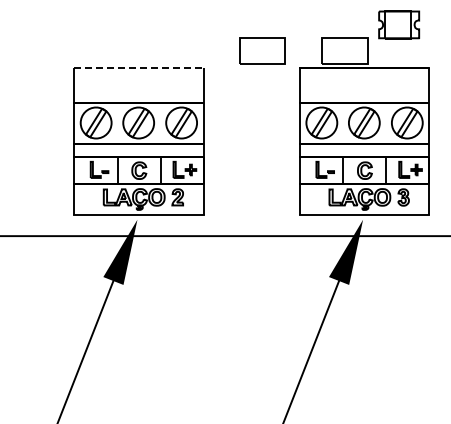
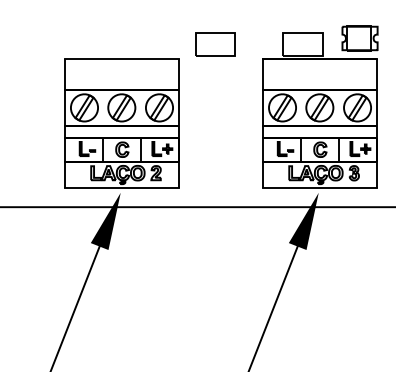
part: (399, 24) -> (360, 38), moved
part: (262, 50) -> (215, 44), moved
line: (138, 67) -> (121, 59), dashed -> solid

